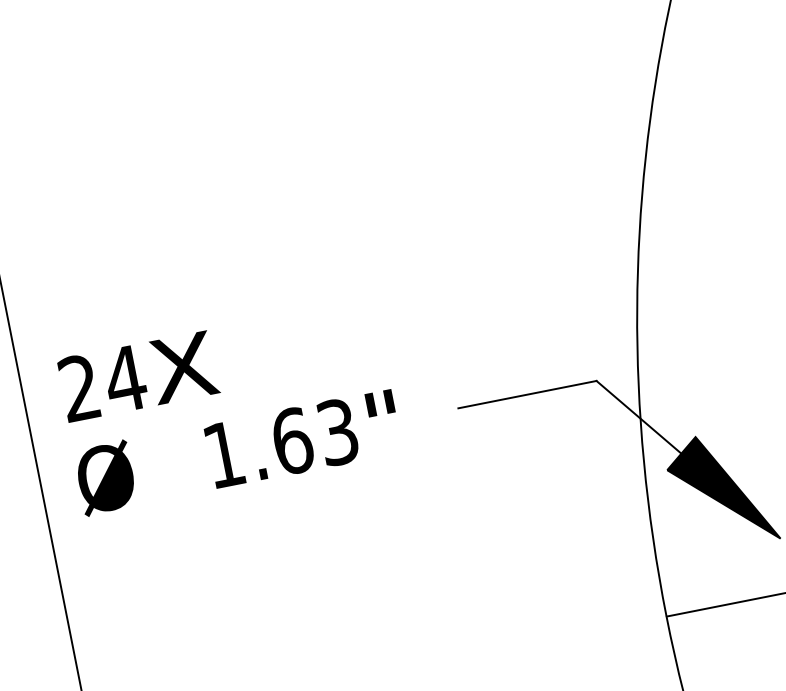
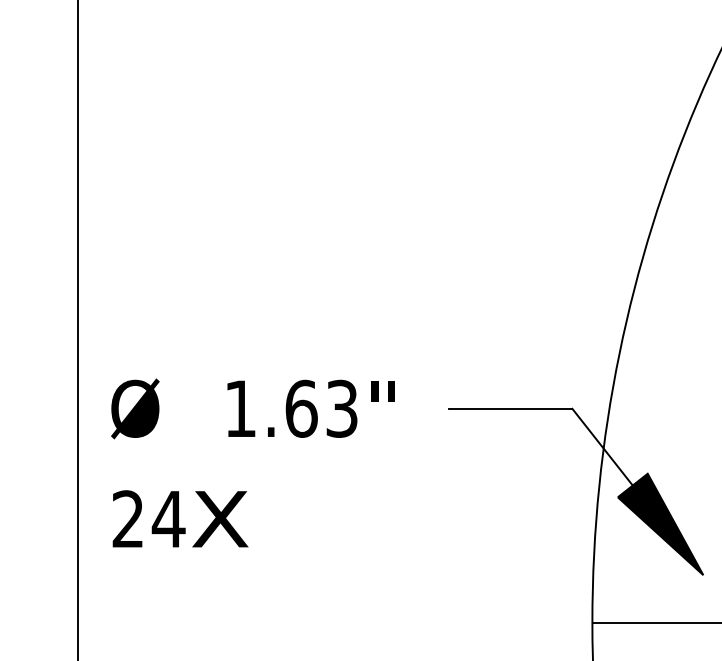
text: (138, 375) -> (180, 518), moved

